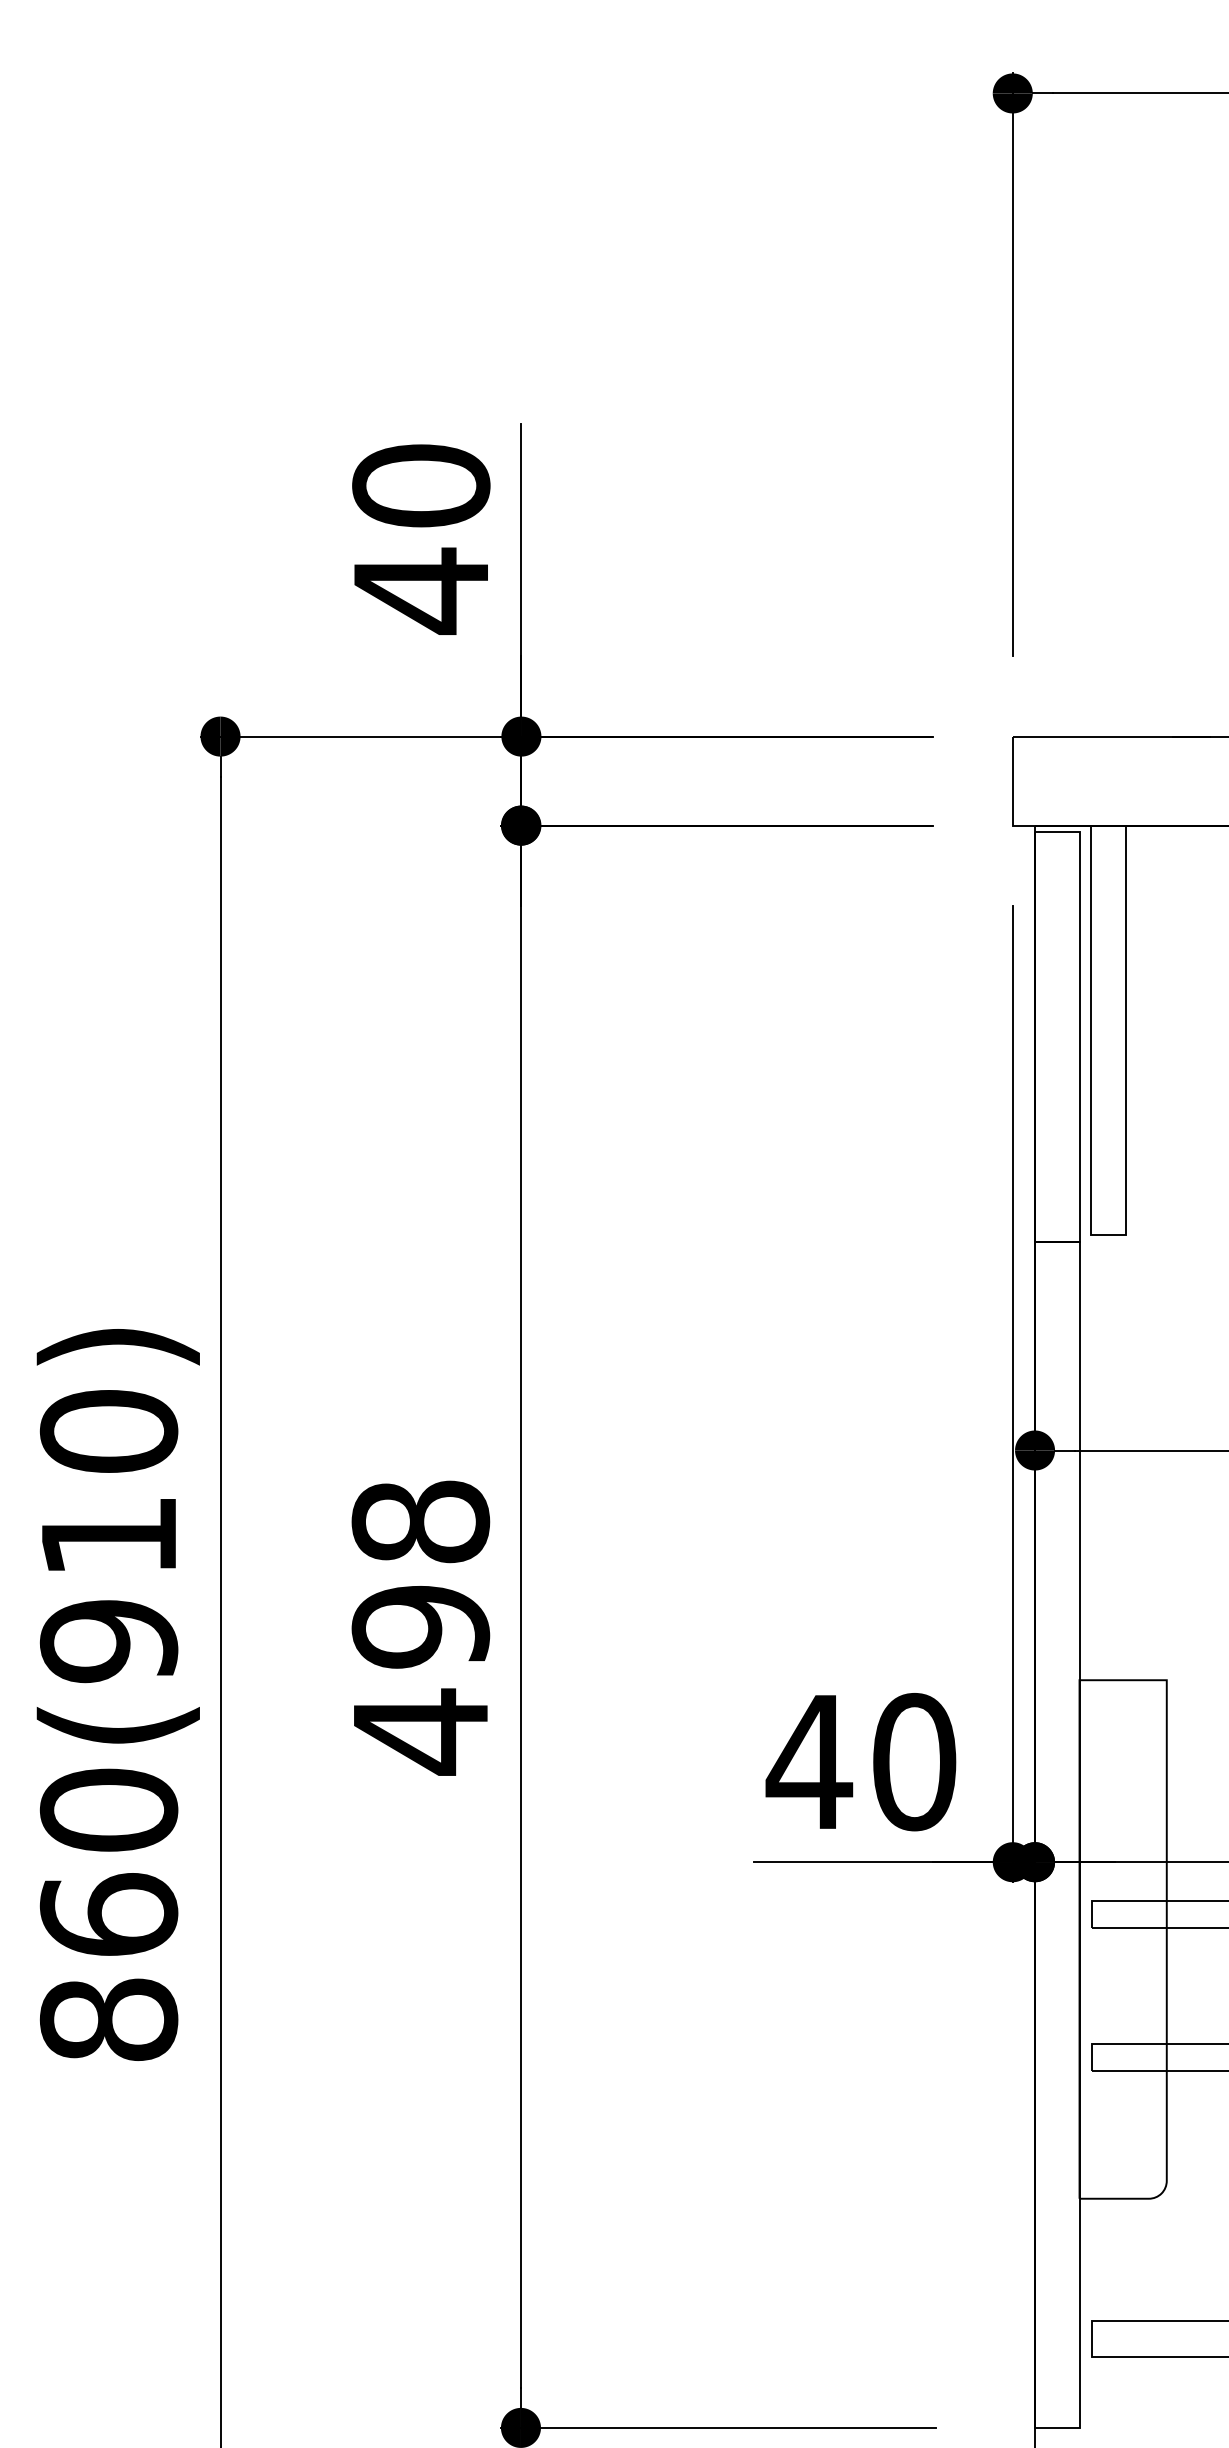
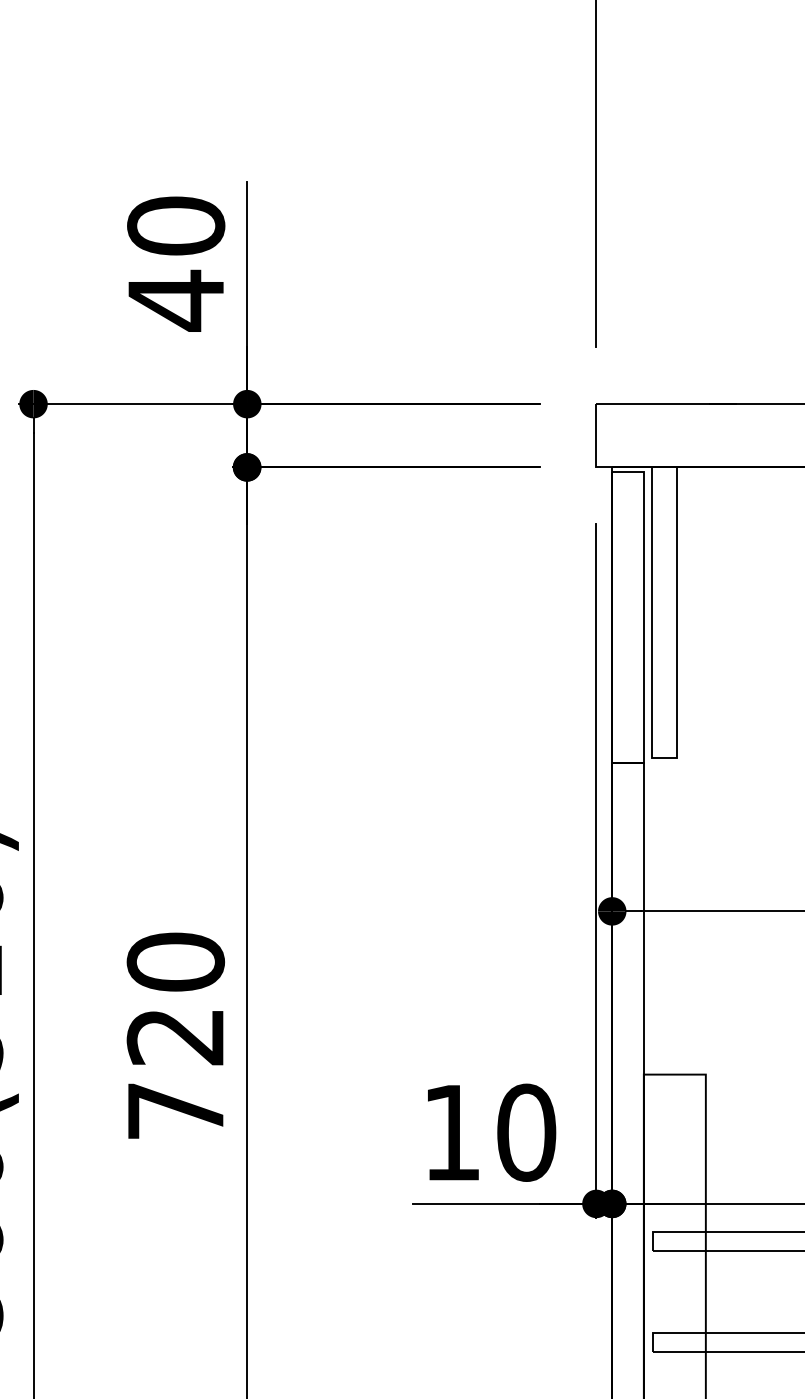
text: (420, 1627) -> (175, 1037), 498 -> 720
text: (809, 1761) -> (452, 1132), 40 -> 10

